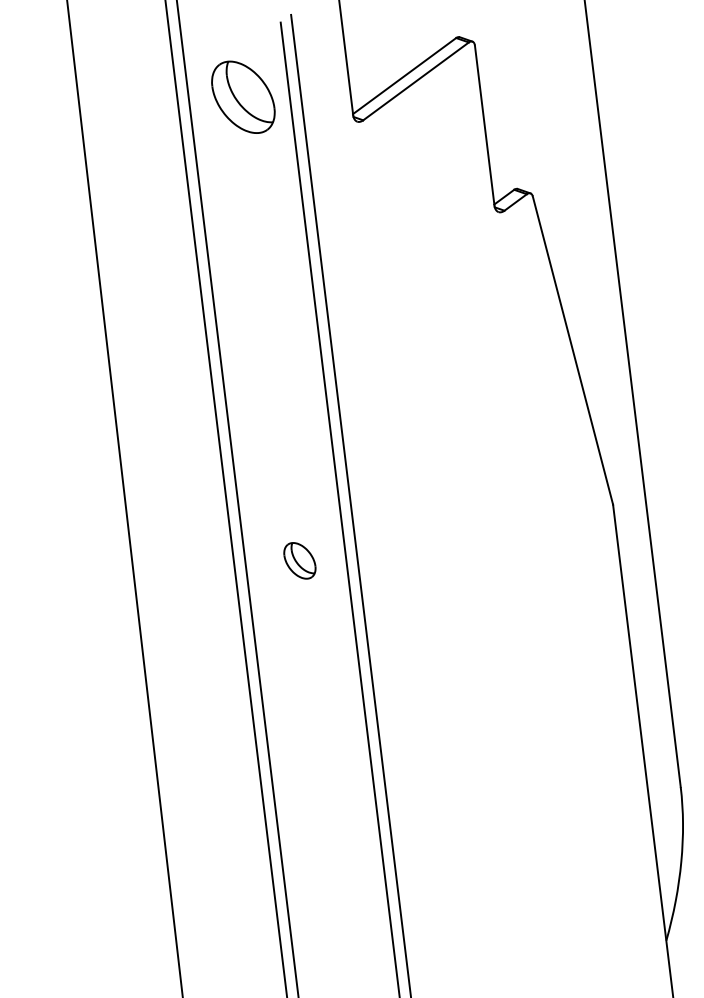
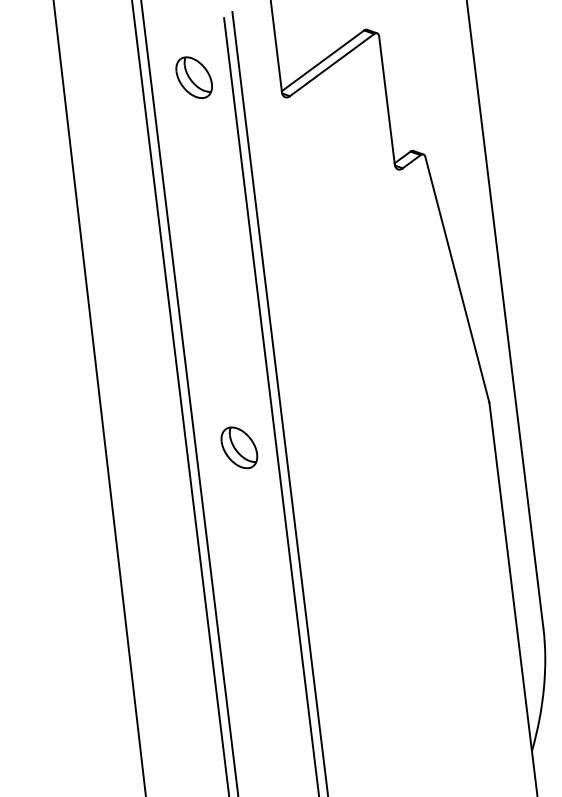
part: (242, 96) -> (193, 77), size x0.71
part: (300, 560) -> (239, 447), size x1.43

